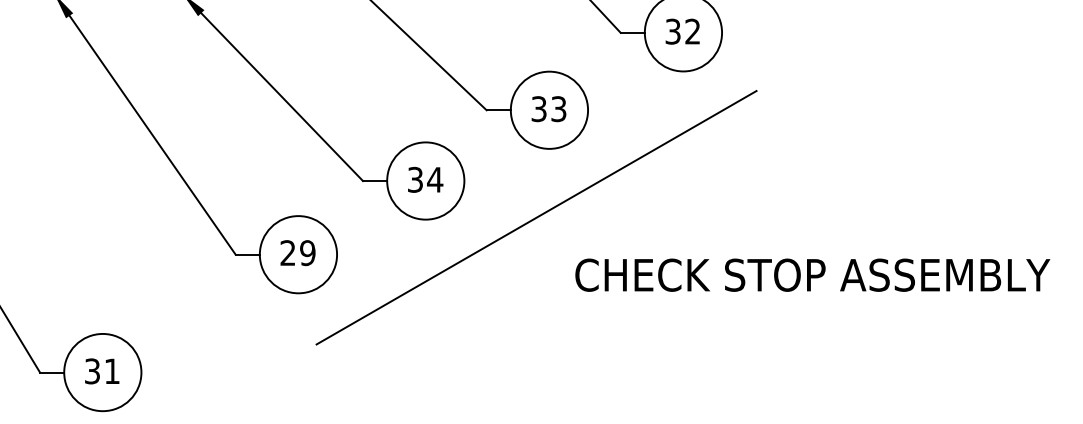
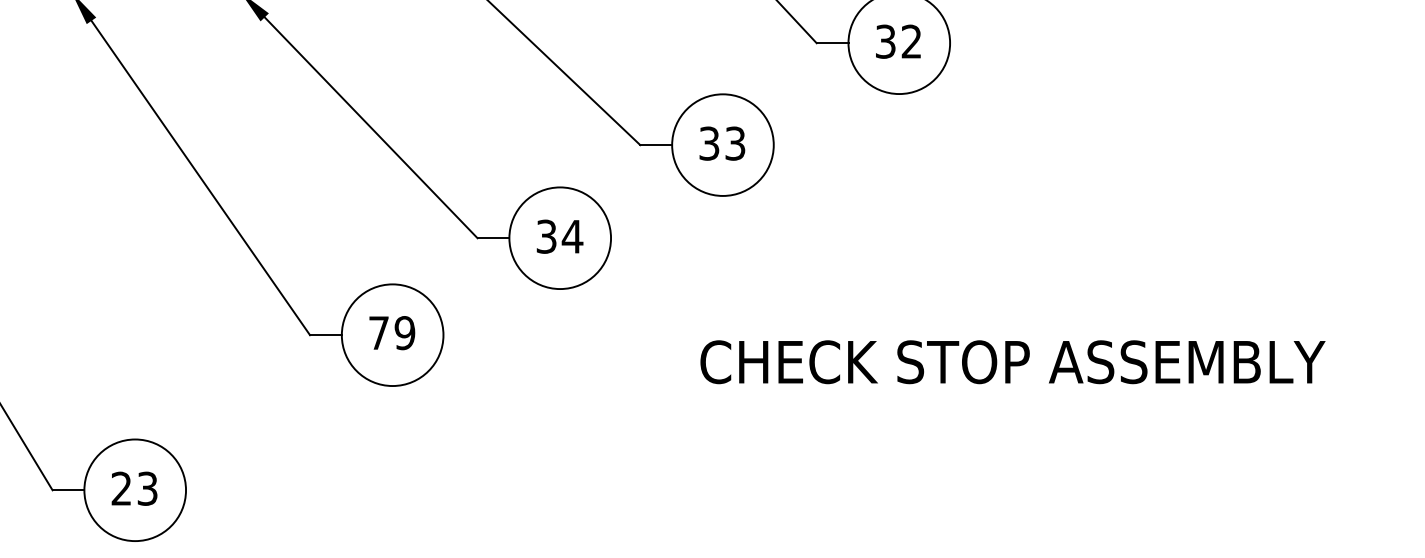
line: (536, 217) -> (705, 286), removed
text: (287, 252) -> (378, 332), 29 -> 79
text: (812, 274) -> (1012, 361), moved
text: (102, 371) -> (134, 488), 31 -> 23

